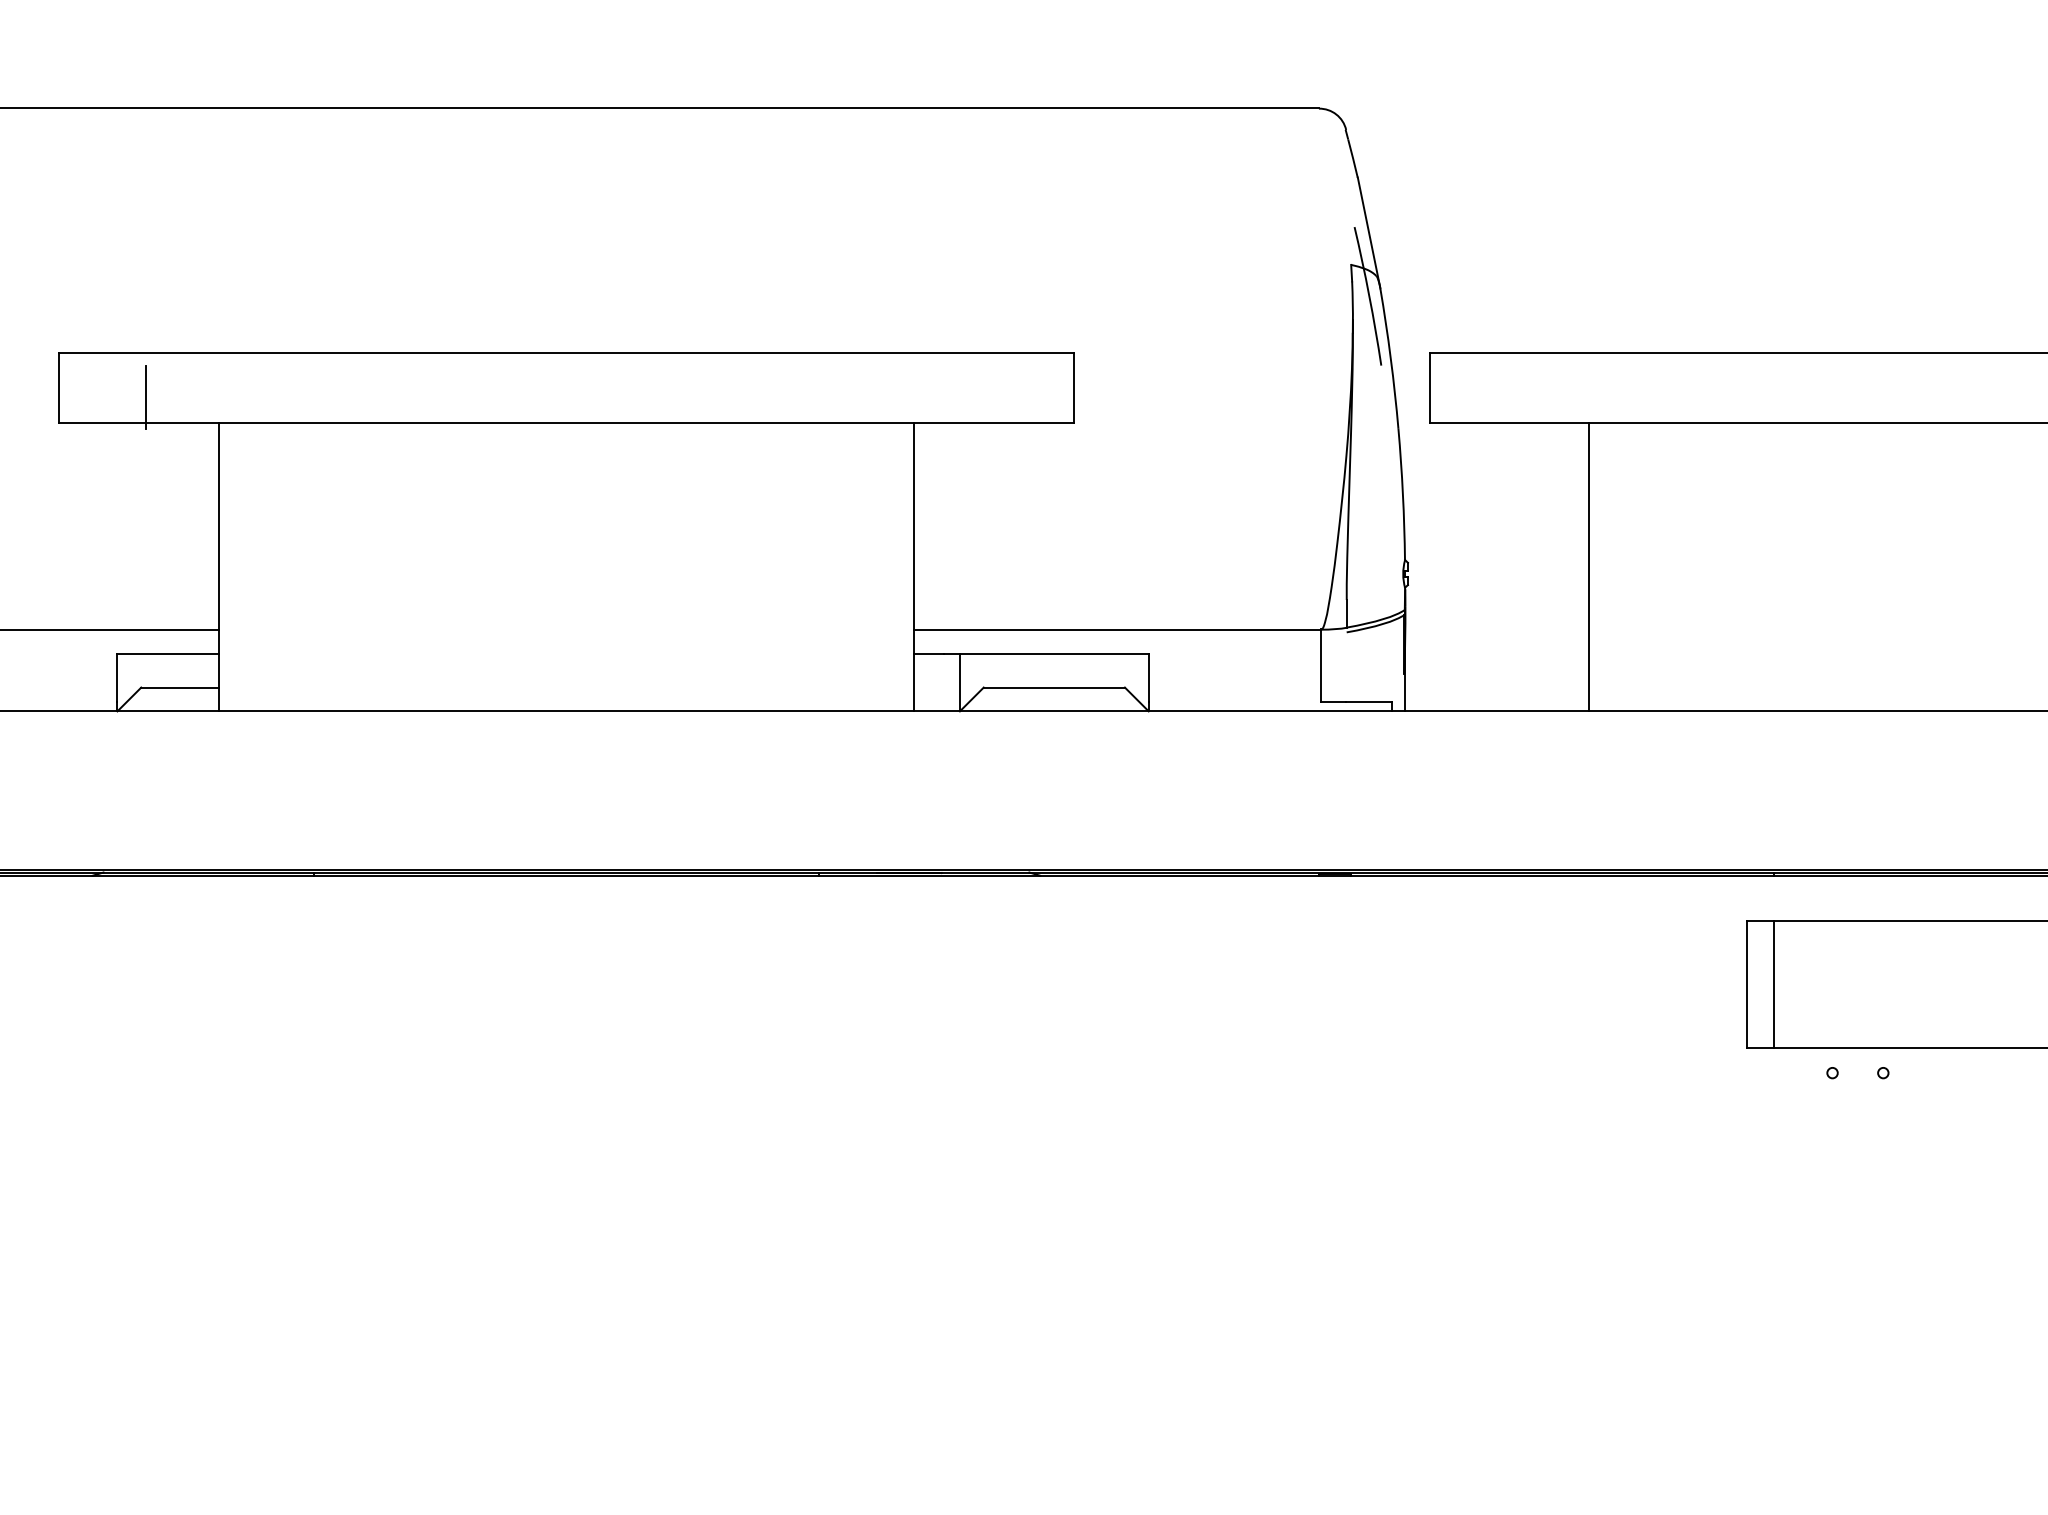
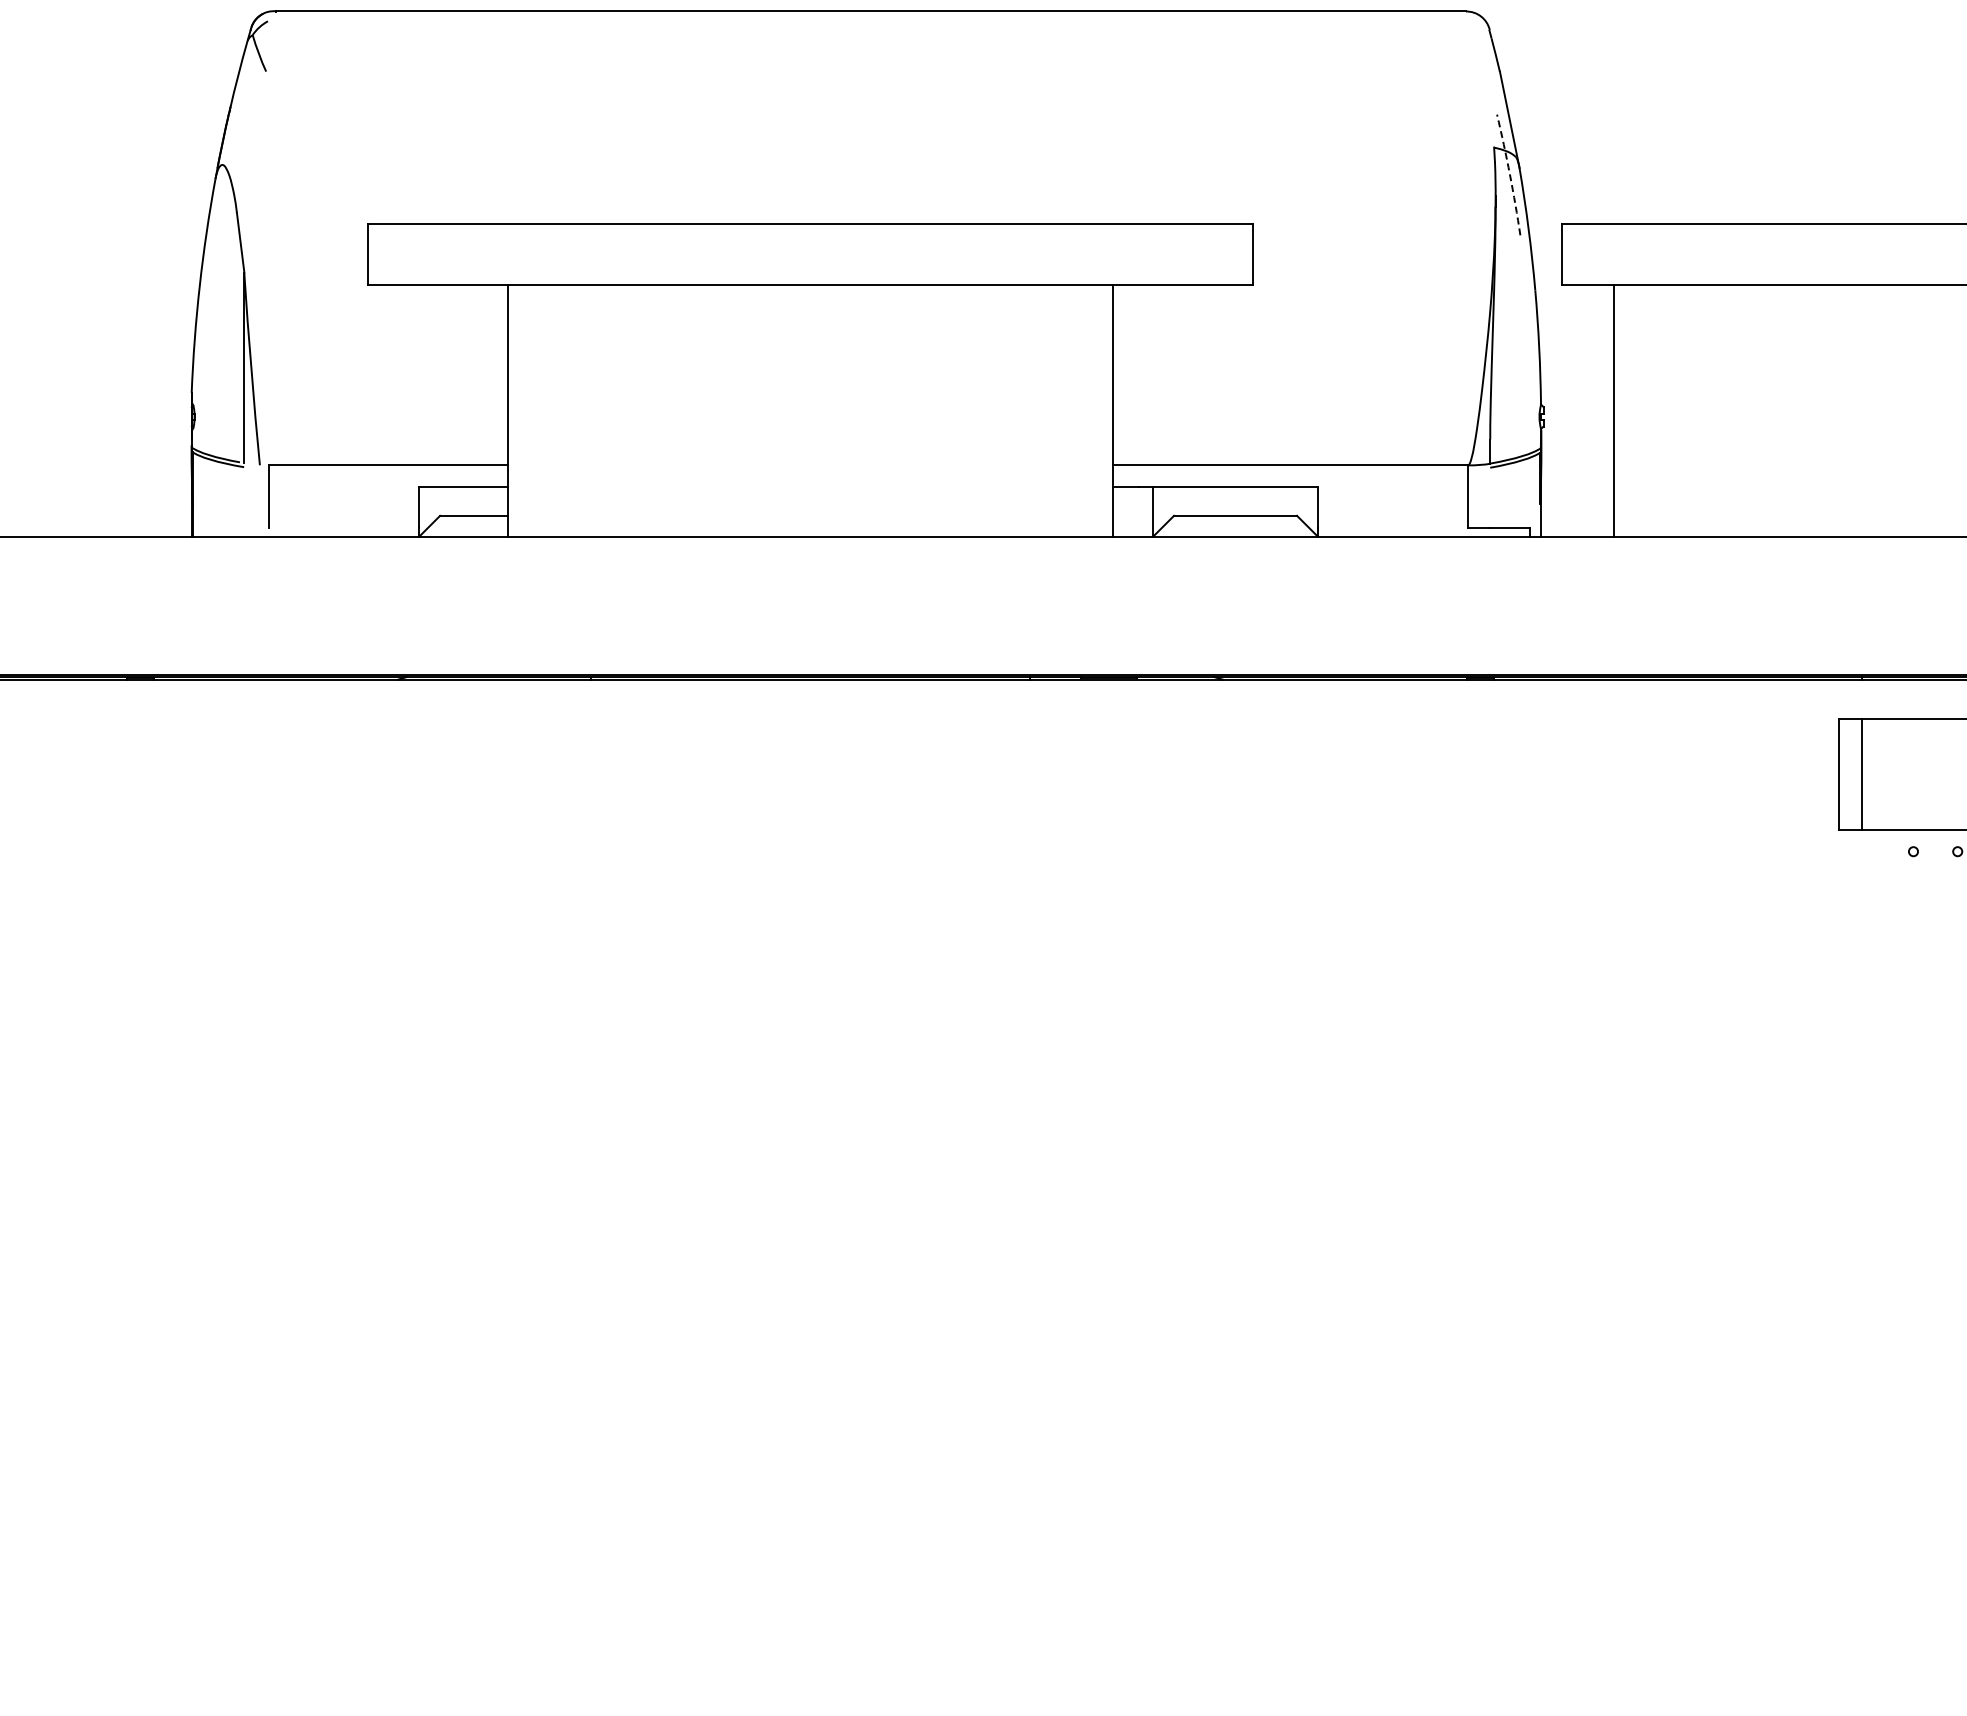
arc: (1368, 295) -> (1509, 174), solid -> dashed
line: (146, 396) -> (444, 262), removed
line: (1589, 566) -> (1613, 410), moved

